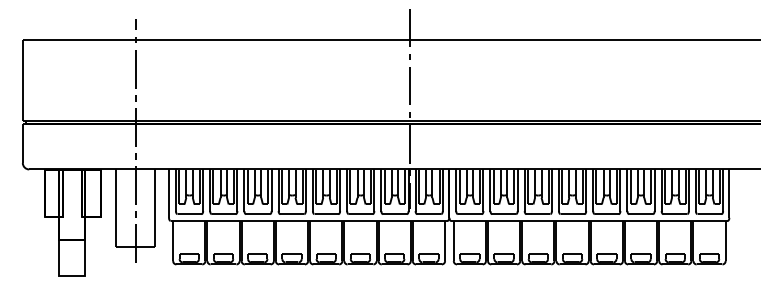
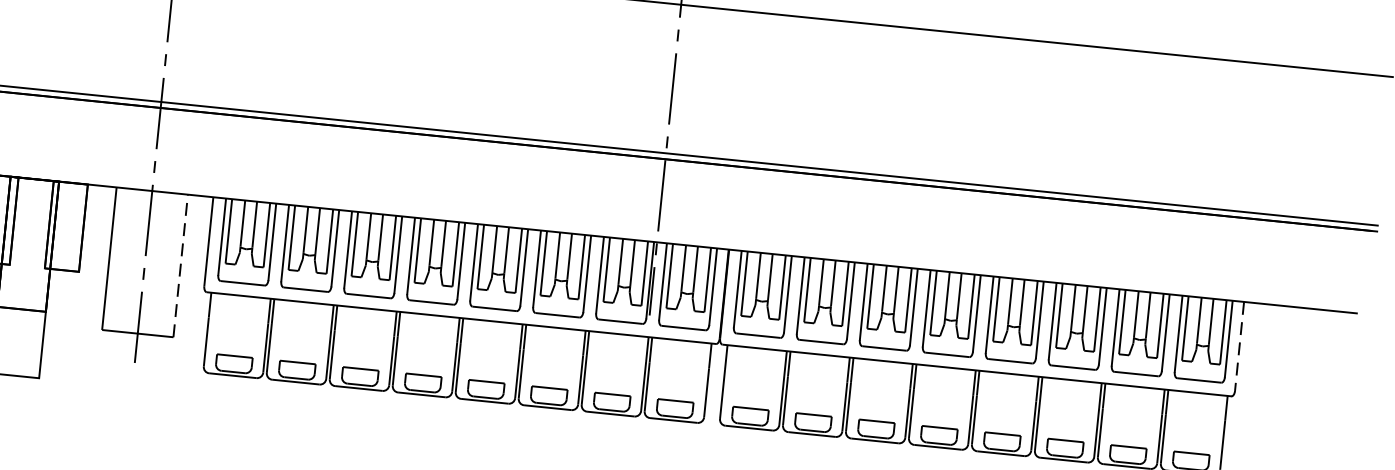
line: (729, 194) -> (1239, 348), solid -> dashed
line: (155, 208) -> (181, 266), solid -> dashed

